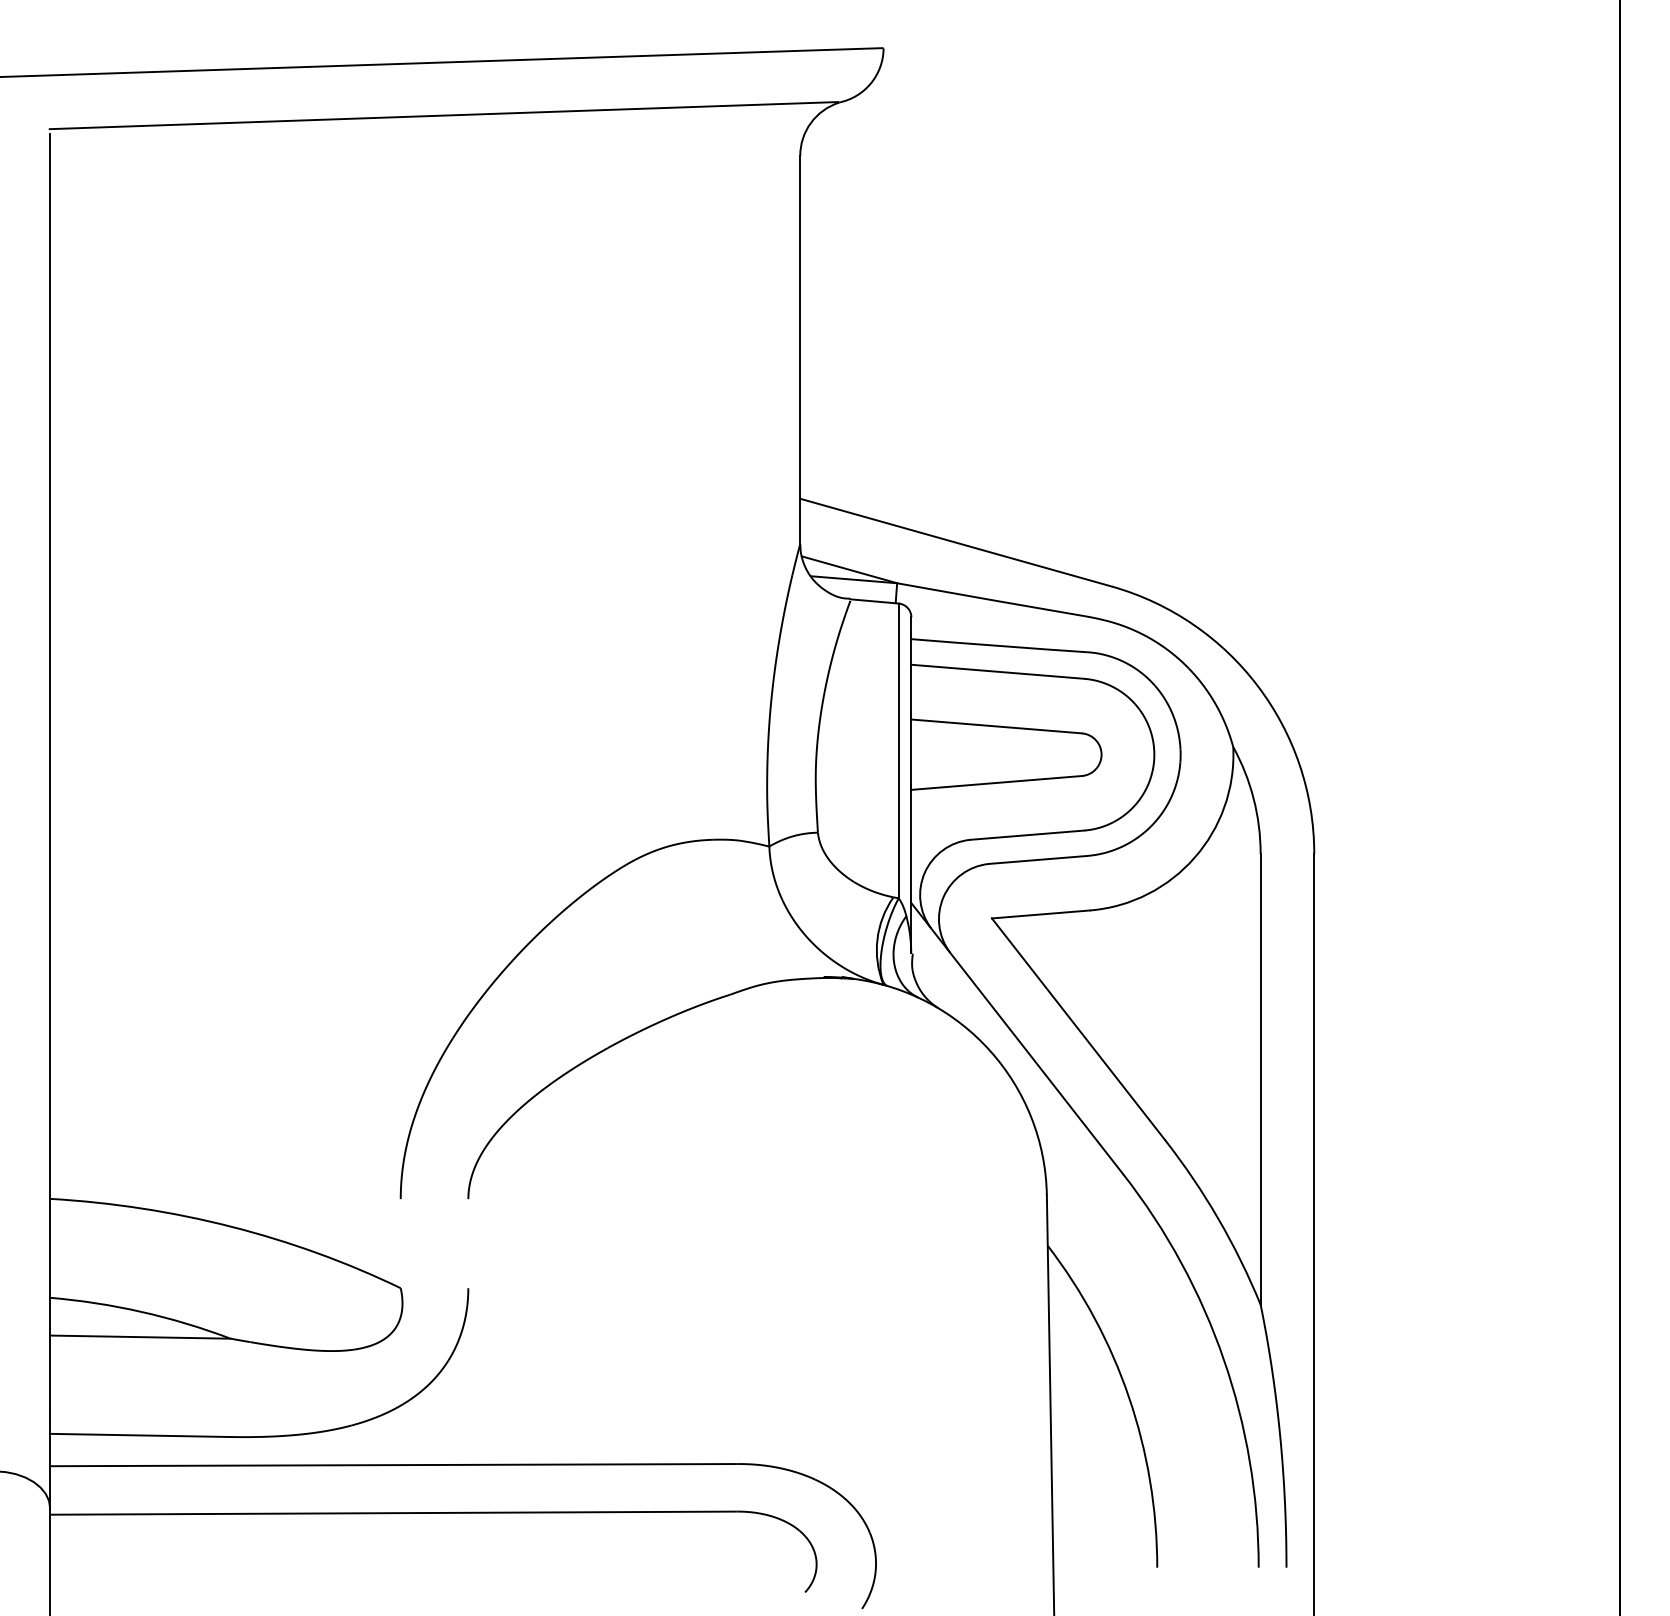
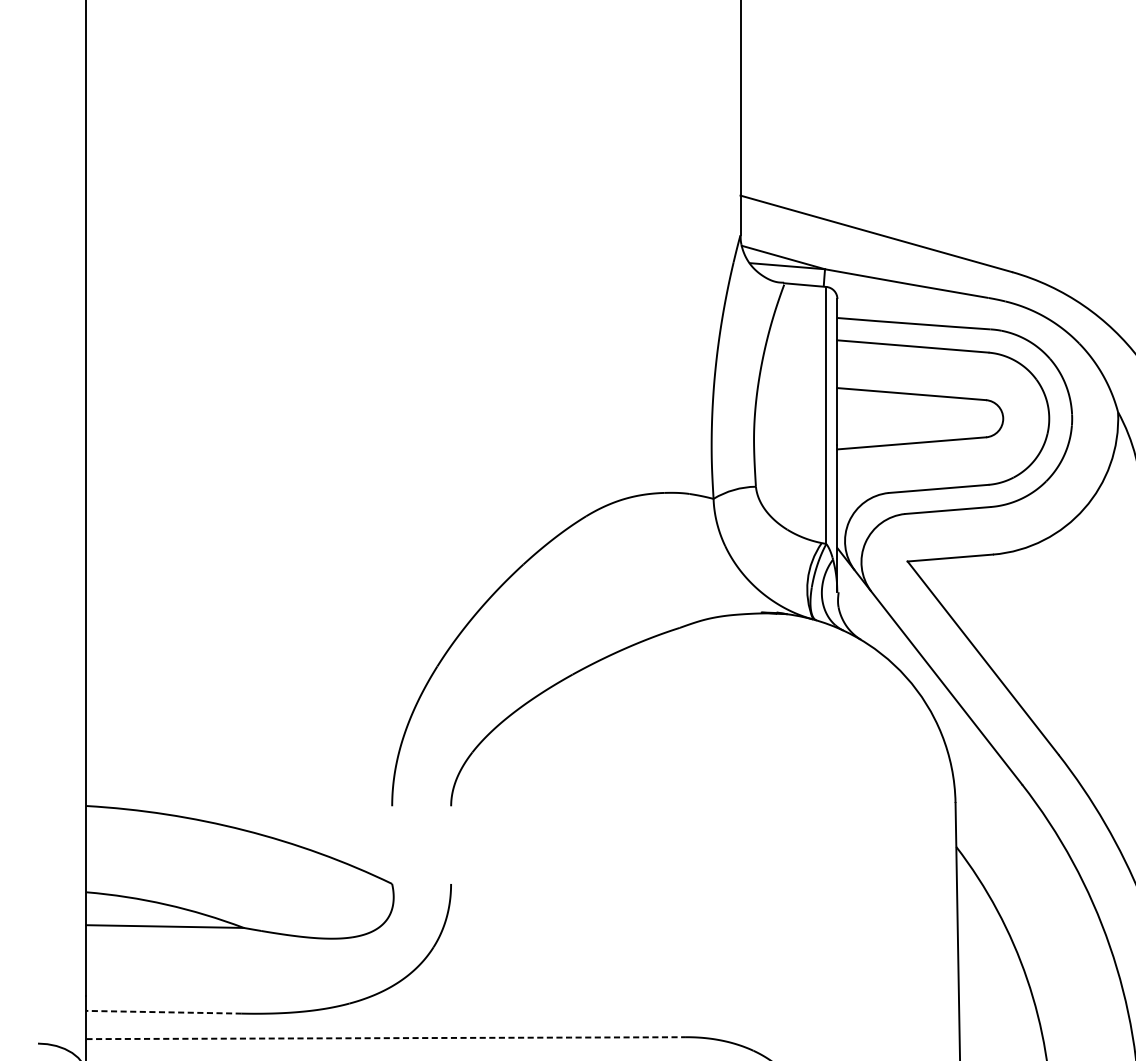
line: (138, 1435) -> (163, 1012), solid -> dashed
line: (394, 1465) -> (386, 1038), solid -> dashed

